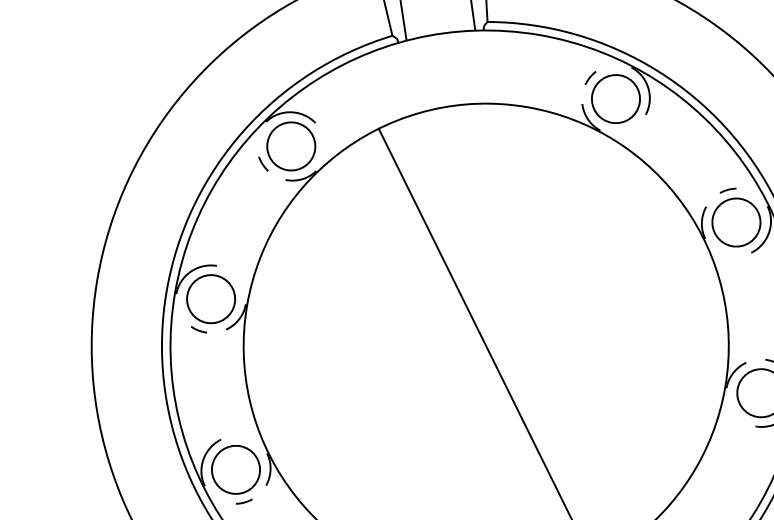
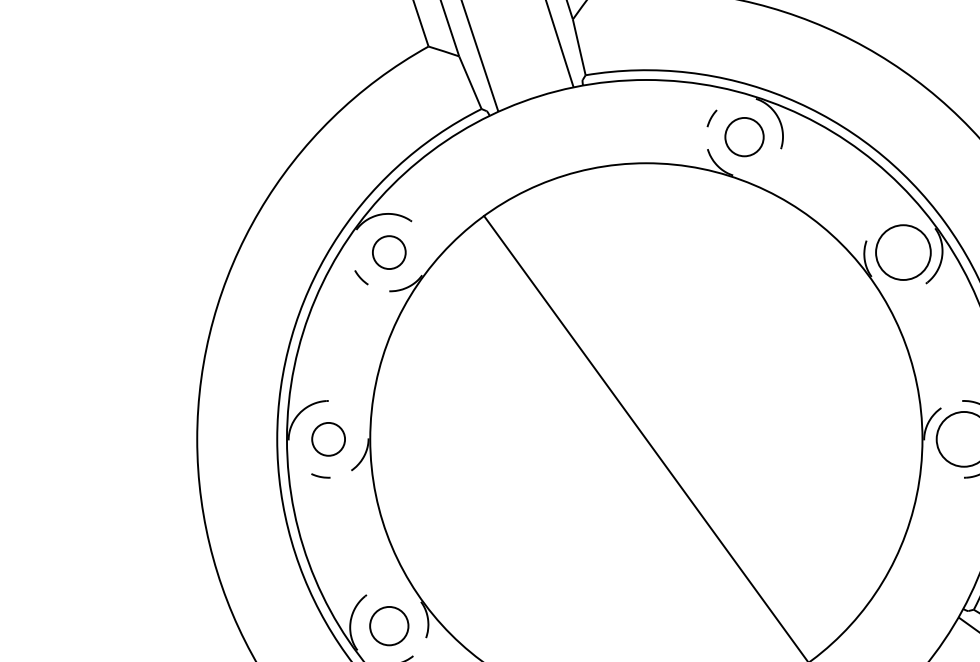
circle: (616, 98) -> (744, 136), size x0.7
circle: (290, 146) -> (388, 252), size x0.6
line: (727, 190) -> (887, 218), removed
circle: (211, 298) -> (328, 438), size x0.6
circle: (235, 469) -> (388, 625), size x0.7

